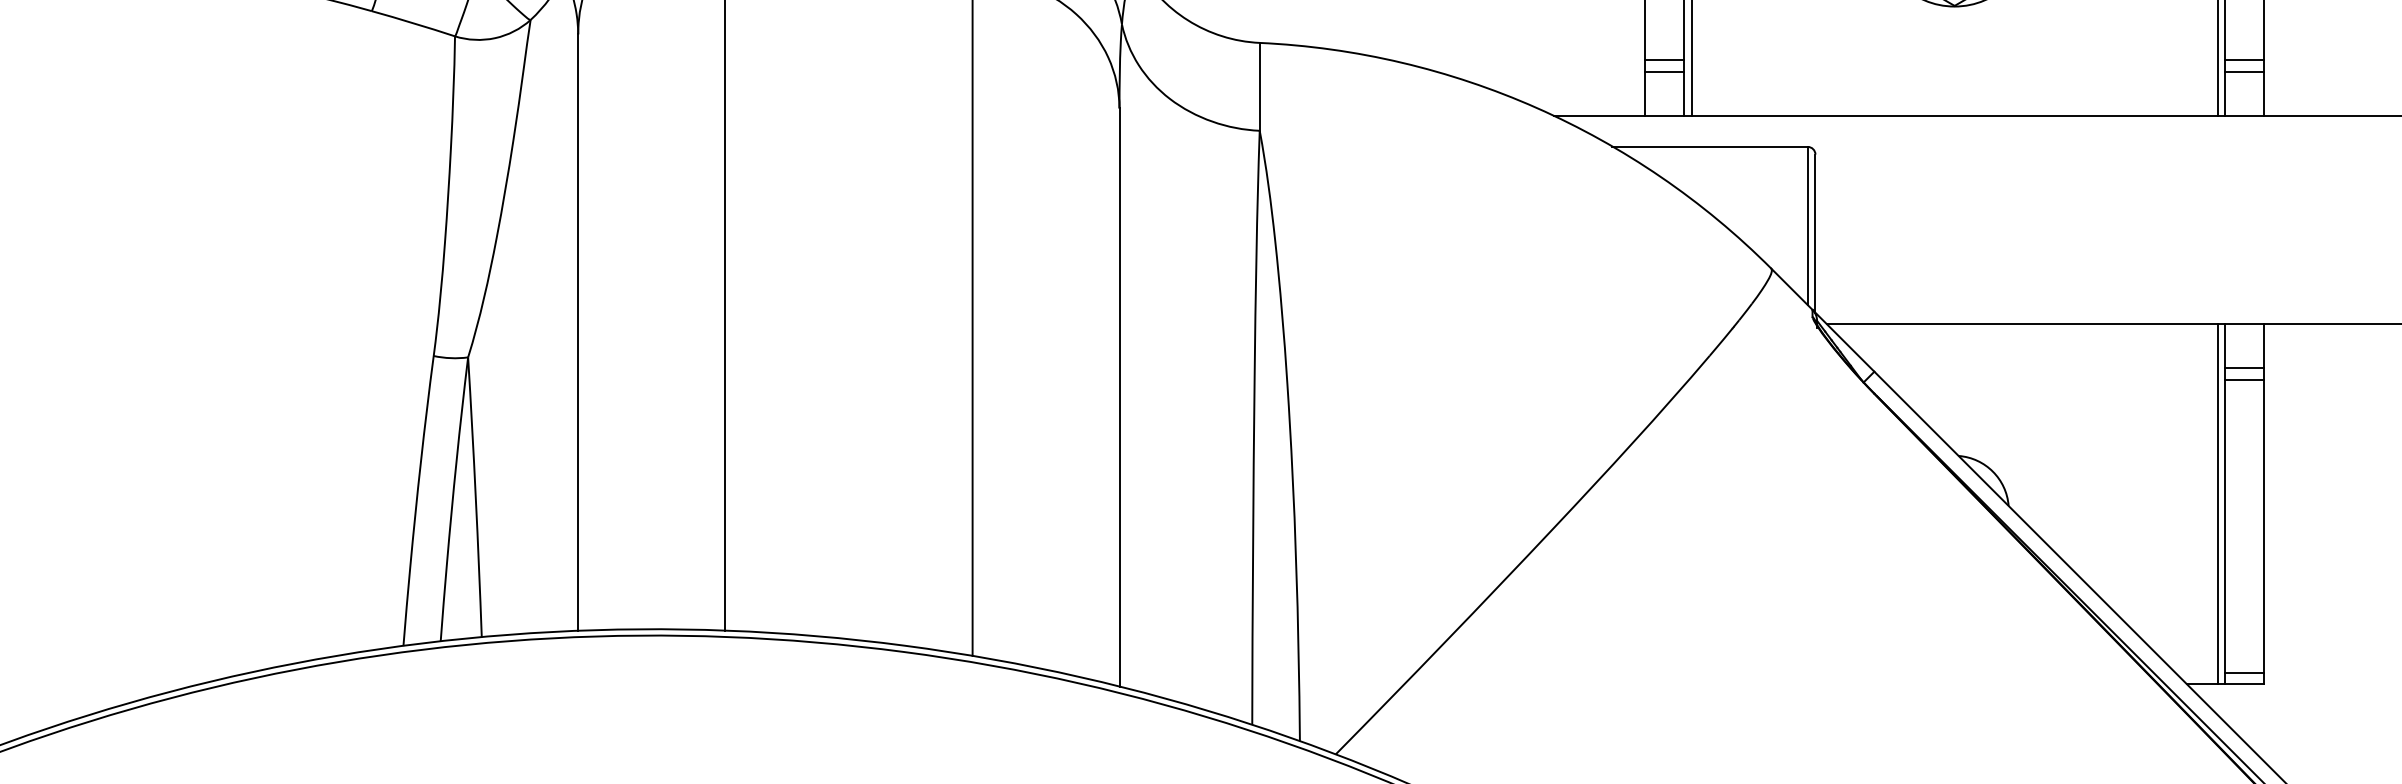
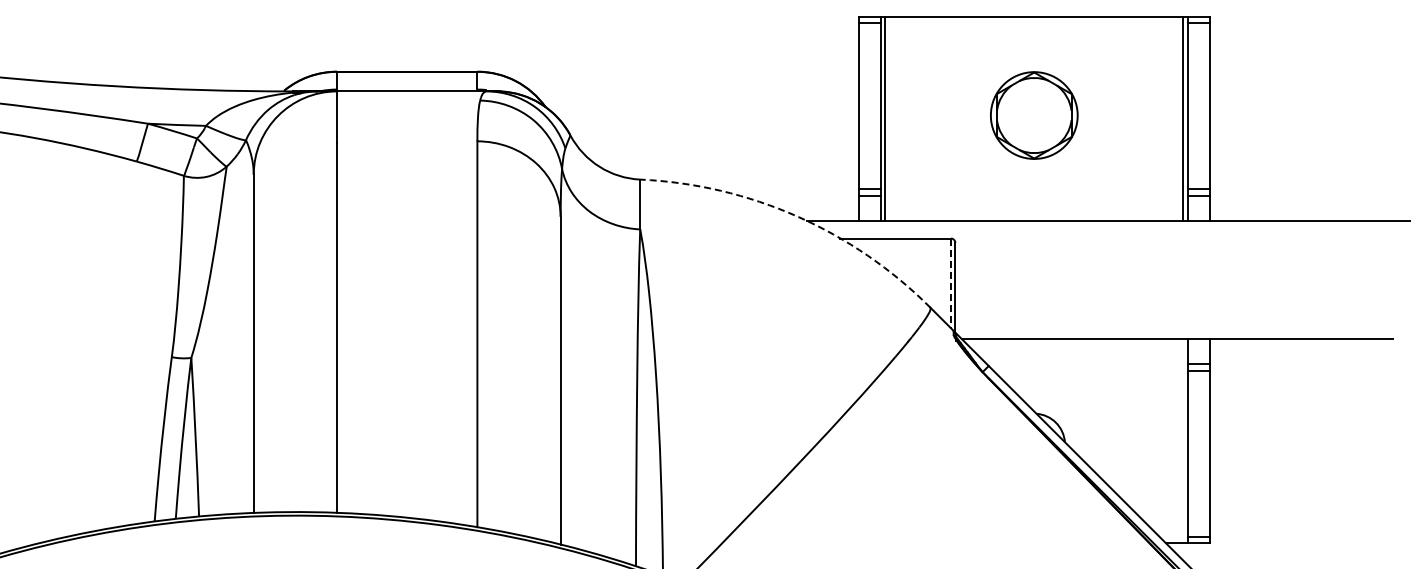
arc: (1537, 108) -> (797, 216), solid -> dashed
line: (1806, 226) -> (950, 283), solid -> dashed
line: (2217, 503) -> (1183, 440), removed

